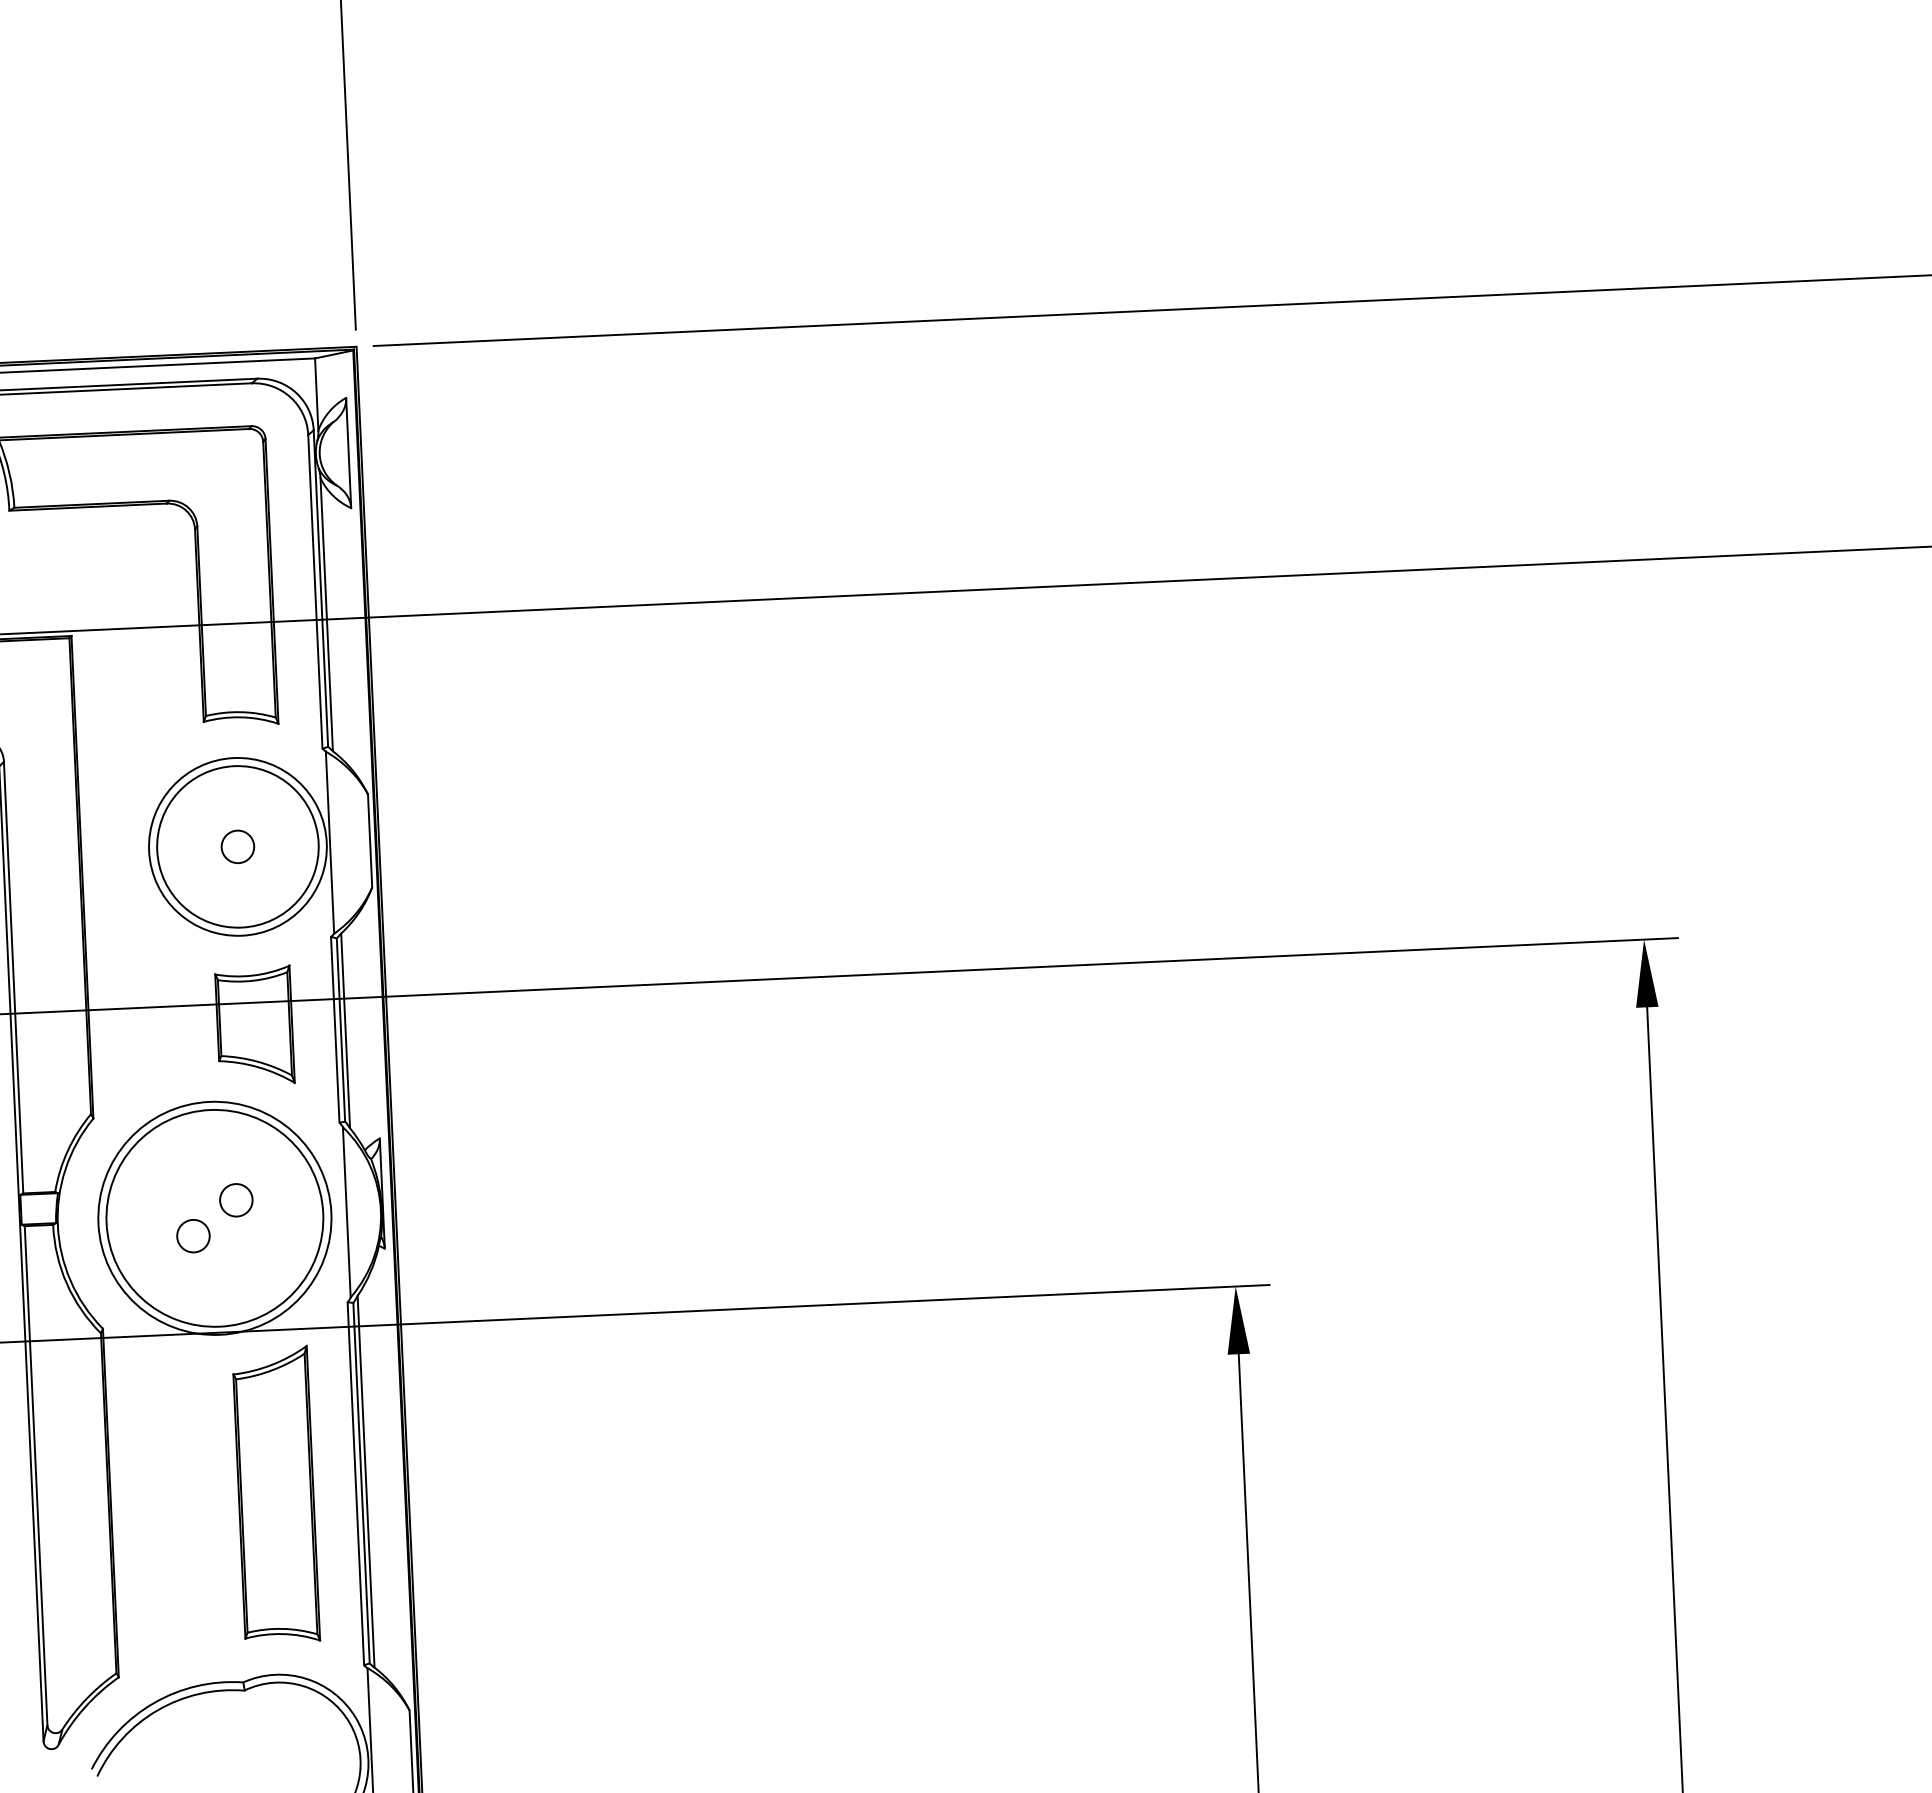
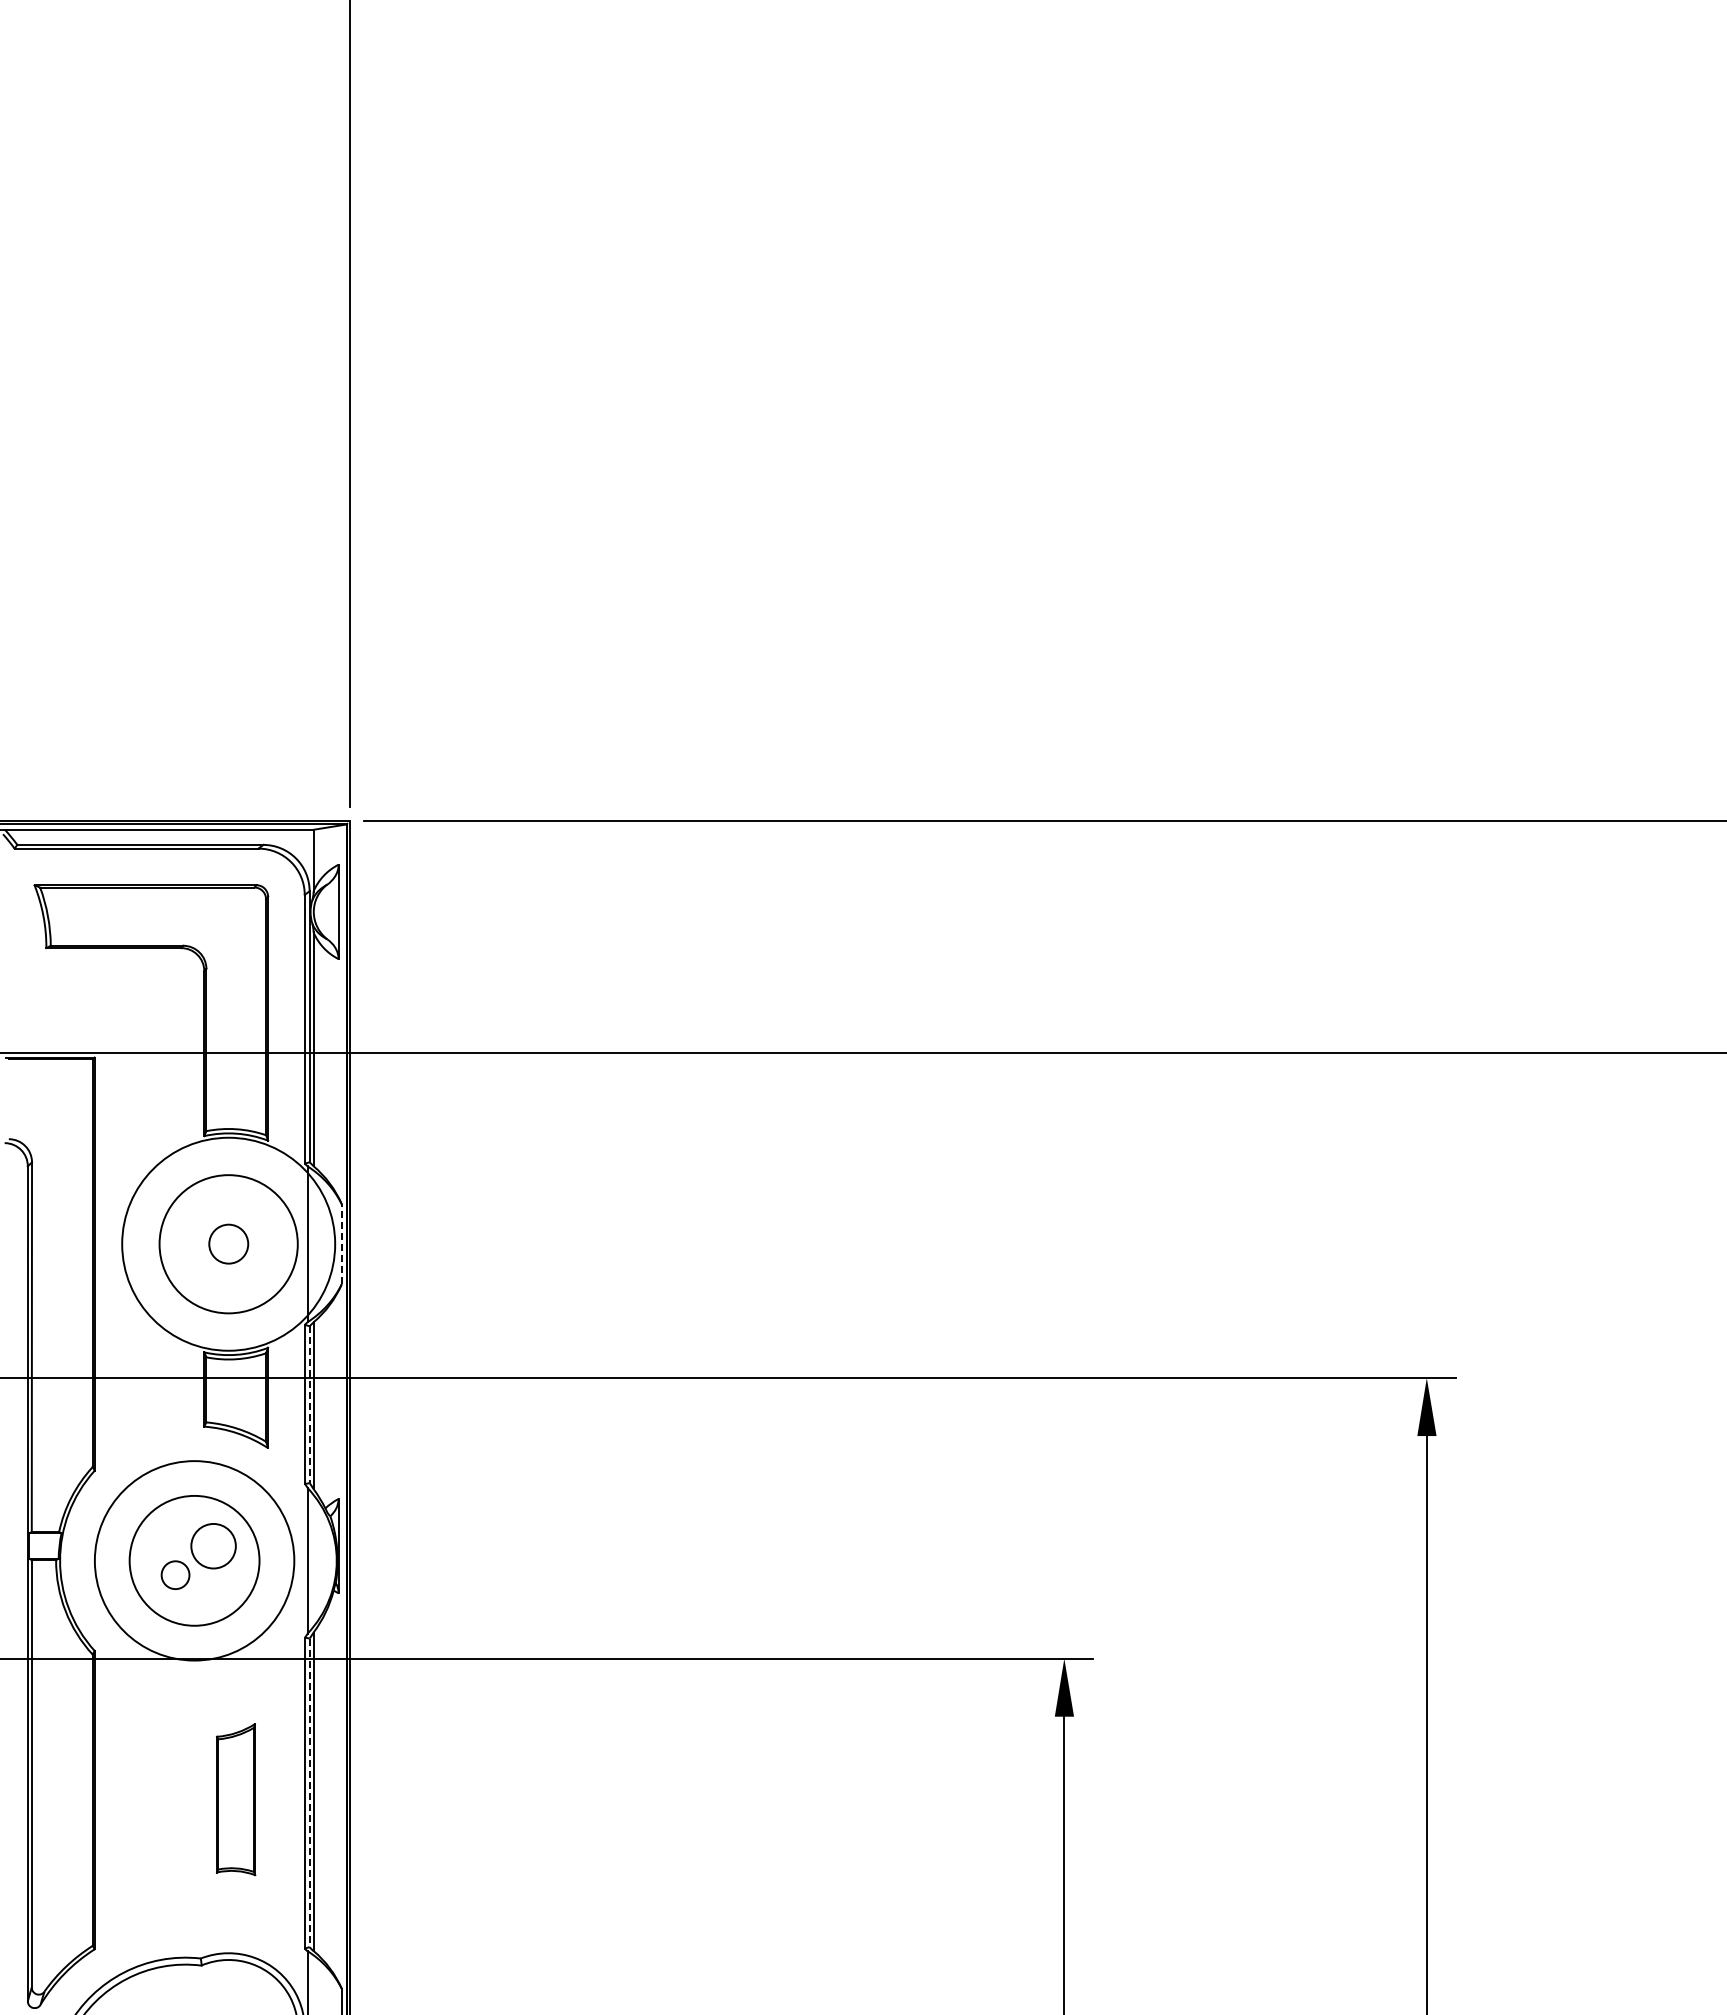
line: (369, 840) -> (341, 1243), solid -> dashed
circle: (237, 847) -> (228, 1244), size x1.4
circle: (237, 847) -> (228, 1244), size x1.4
line: (340, 1030) -> (309, 1405), solid -> dashed
circle: (236, 1200) -> (213, 1546), size x1.6
circle: (214, 1217) -> (194, 1560), size x0.7
line: (361, 1483) -> (309, 1793), solid -> dashed
part: (275, 1494) -> (235, 1799), size x0.6

